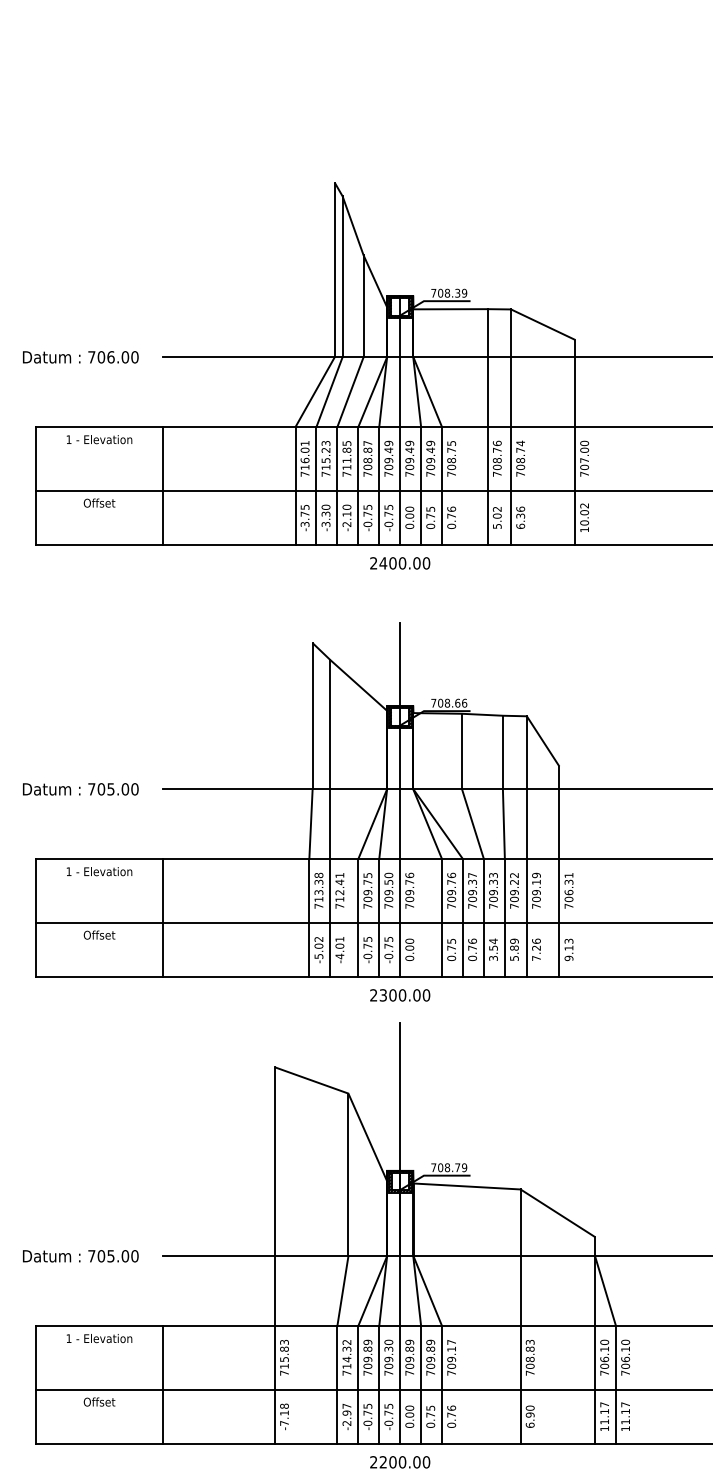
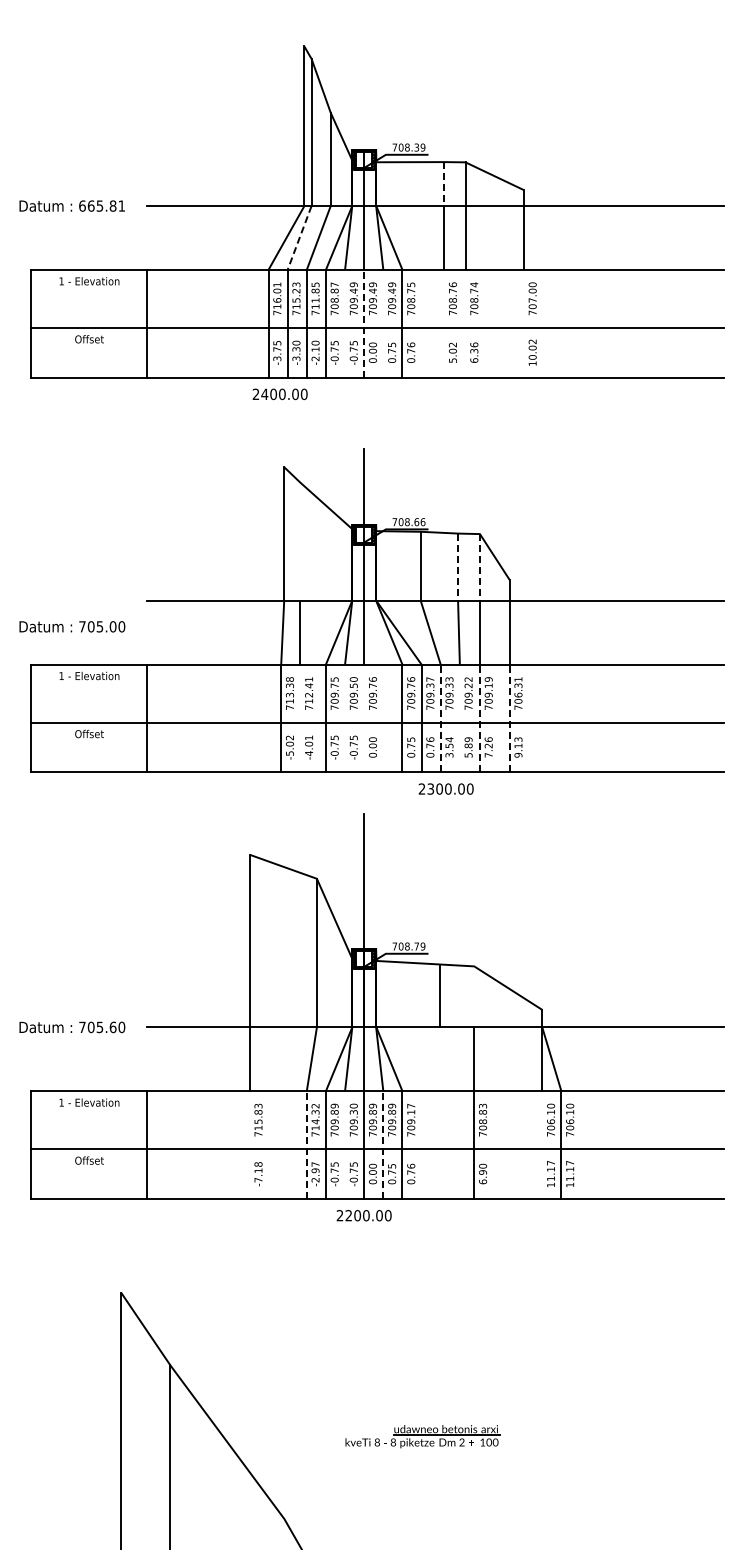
line: (488, 333) -> (444, 184), solid -> dashed
text: (113, 356) -> (102, 205), 706.00 -> 665.81
line: (329, 392) -> (299, 238), solid -> dashed
line: (379, 485) -> (345, 323), removed
line: (400, 485) -> (364, 323), solid -> dashed
line: (421, 485) -> (383, 323), removed
line: (488, 485) -> (444, 323), removed
line: (511, 485) -> (465, 323), removed
line: (574, 485) -> (523, 323), removed
text: (399, 563) -> (279, 394), moved
line: (330, 724) -> (300, 541), removed
line: (503, 752) -> (458, 567), solid -> dashed
line: (526, 752) -> (479, 567), solid -> dashed
text: (80, 788) -> (72, 626), moved
line: (330, 918) -> (300, 718), removed
line: (379, 918) -> (345, 718), removed
line: (400, 918) -> (364, 718), removed
line: (483, 918) -> (440, 718), solid -> dashed
line: (504, 918) -> (459, 718), removed
line: (526, 918) -> (479, 718), solid -> dashed
line: (559, 918) -> (509, 718), solid -> dashed
text: (399, 994) -> (445, 788), moved
line: (520, 1222) -> (440, 996), moved
text: (124, 1255) -> (112, 1026), 705.00 -> 705.60
line: (274, 1384) -> (249, 1144), removed
line: (379, 1384) -> (345, 1144), removed
line: (595, 1384) -> (542, 1144), removed
line: (337, 1385) -> (306, 1145), solid -> dashed
line: (421, 1385) -> (383, 1145), solid -> dashed

